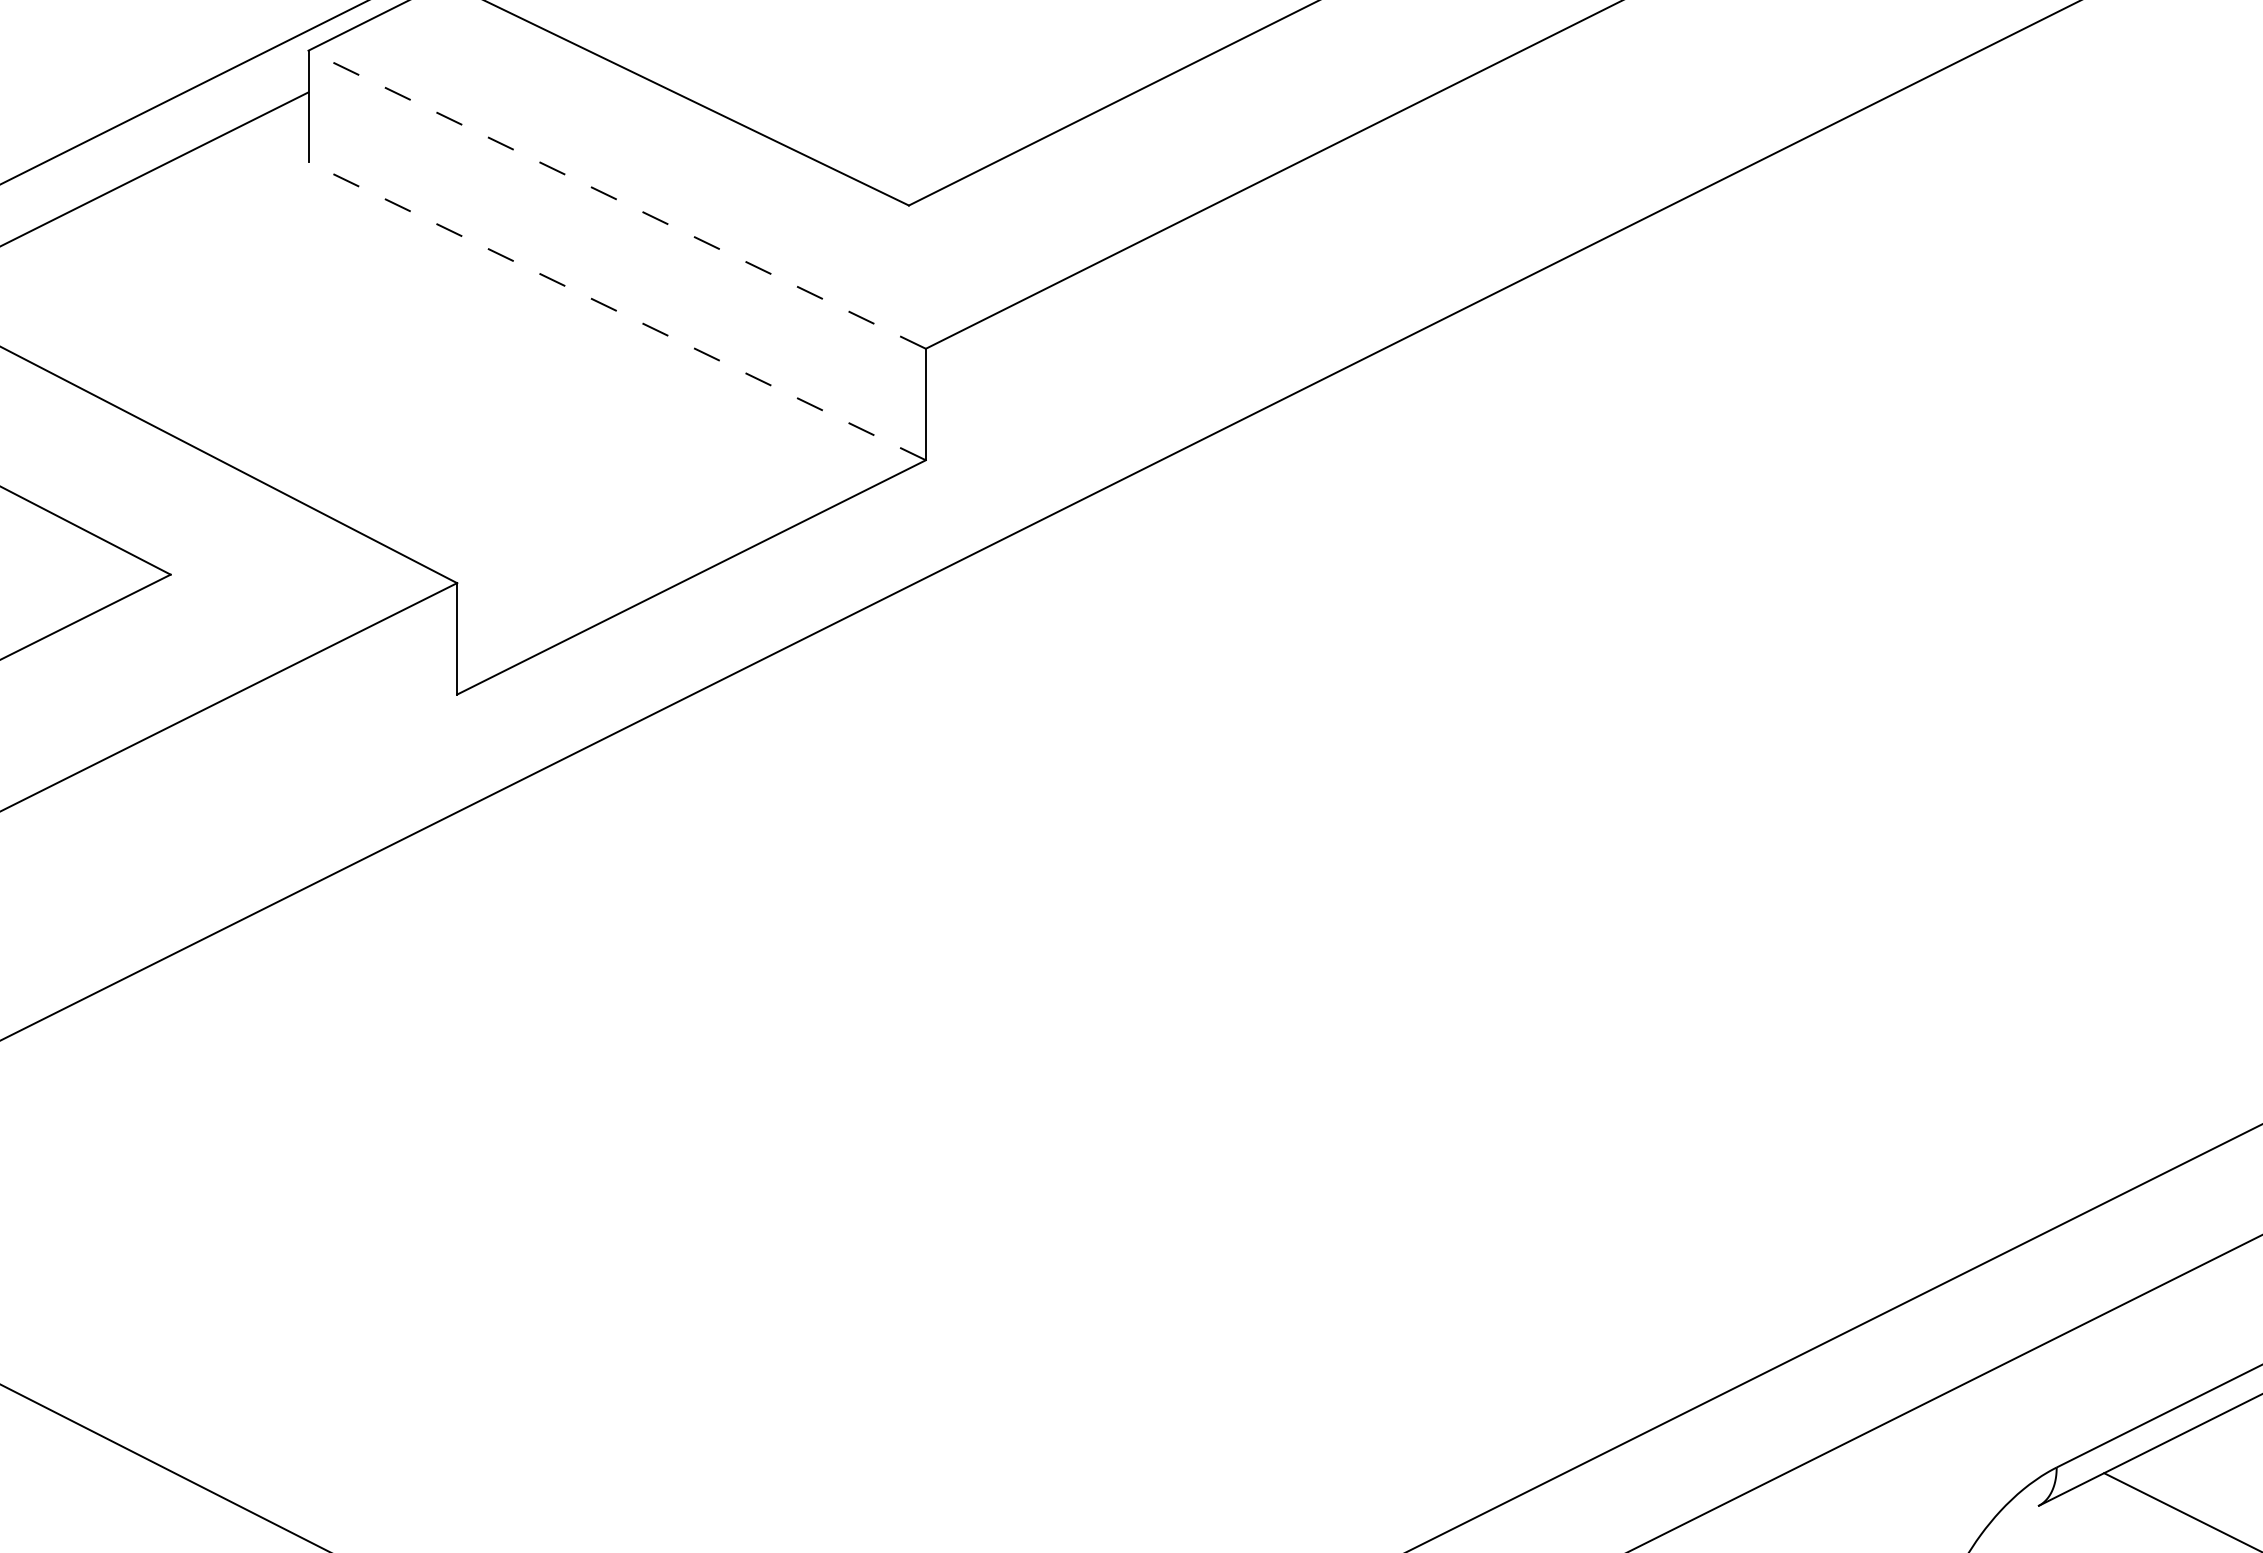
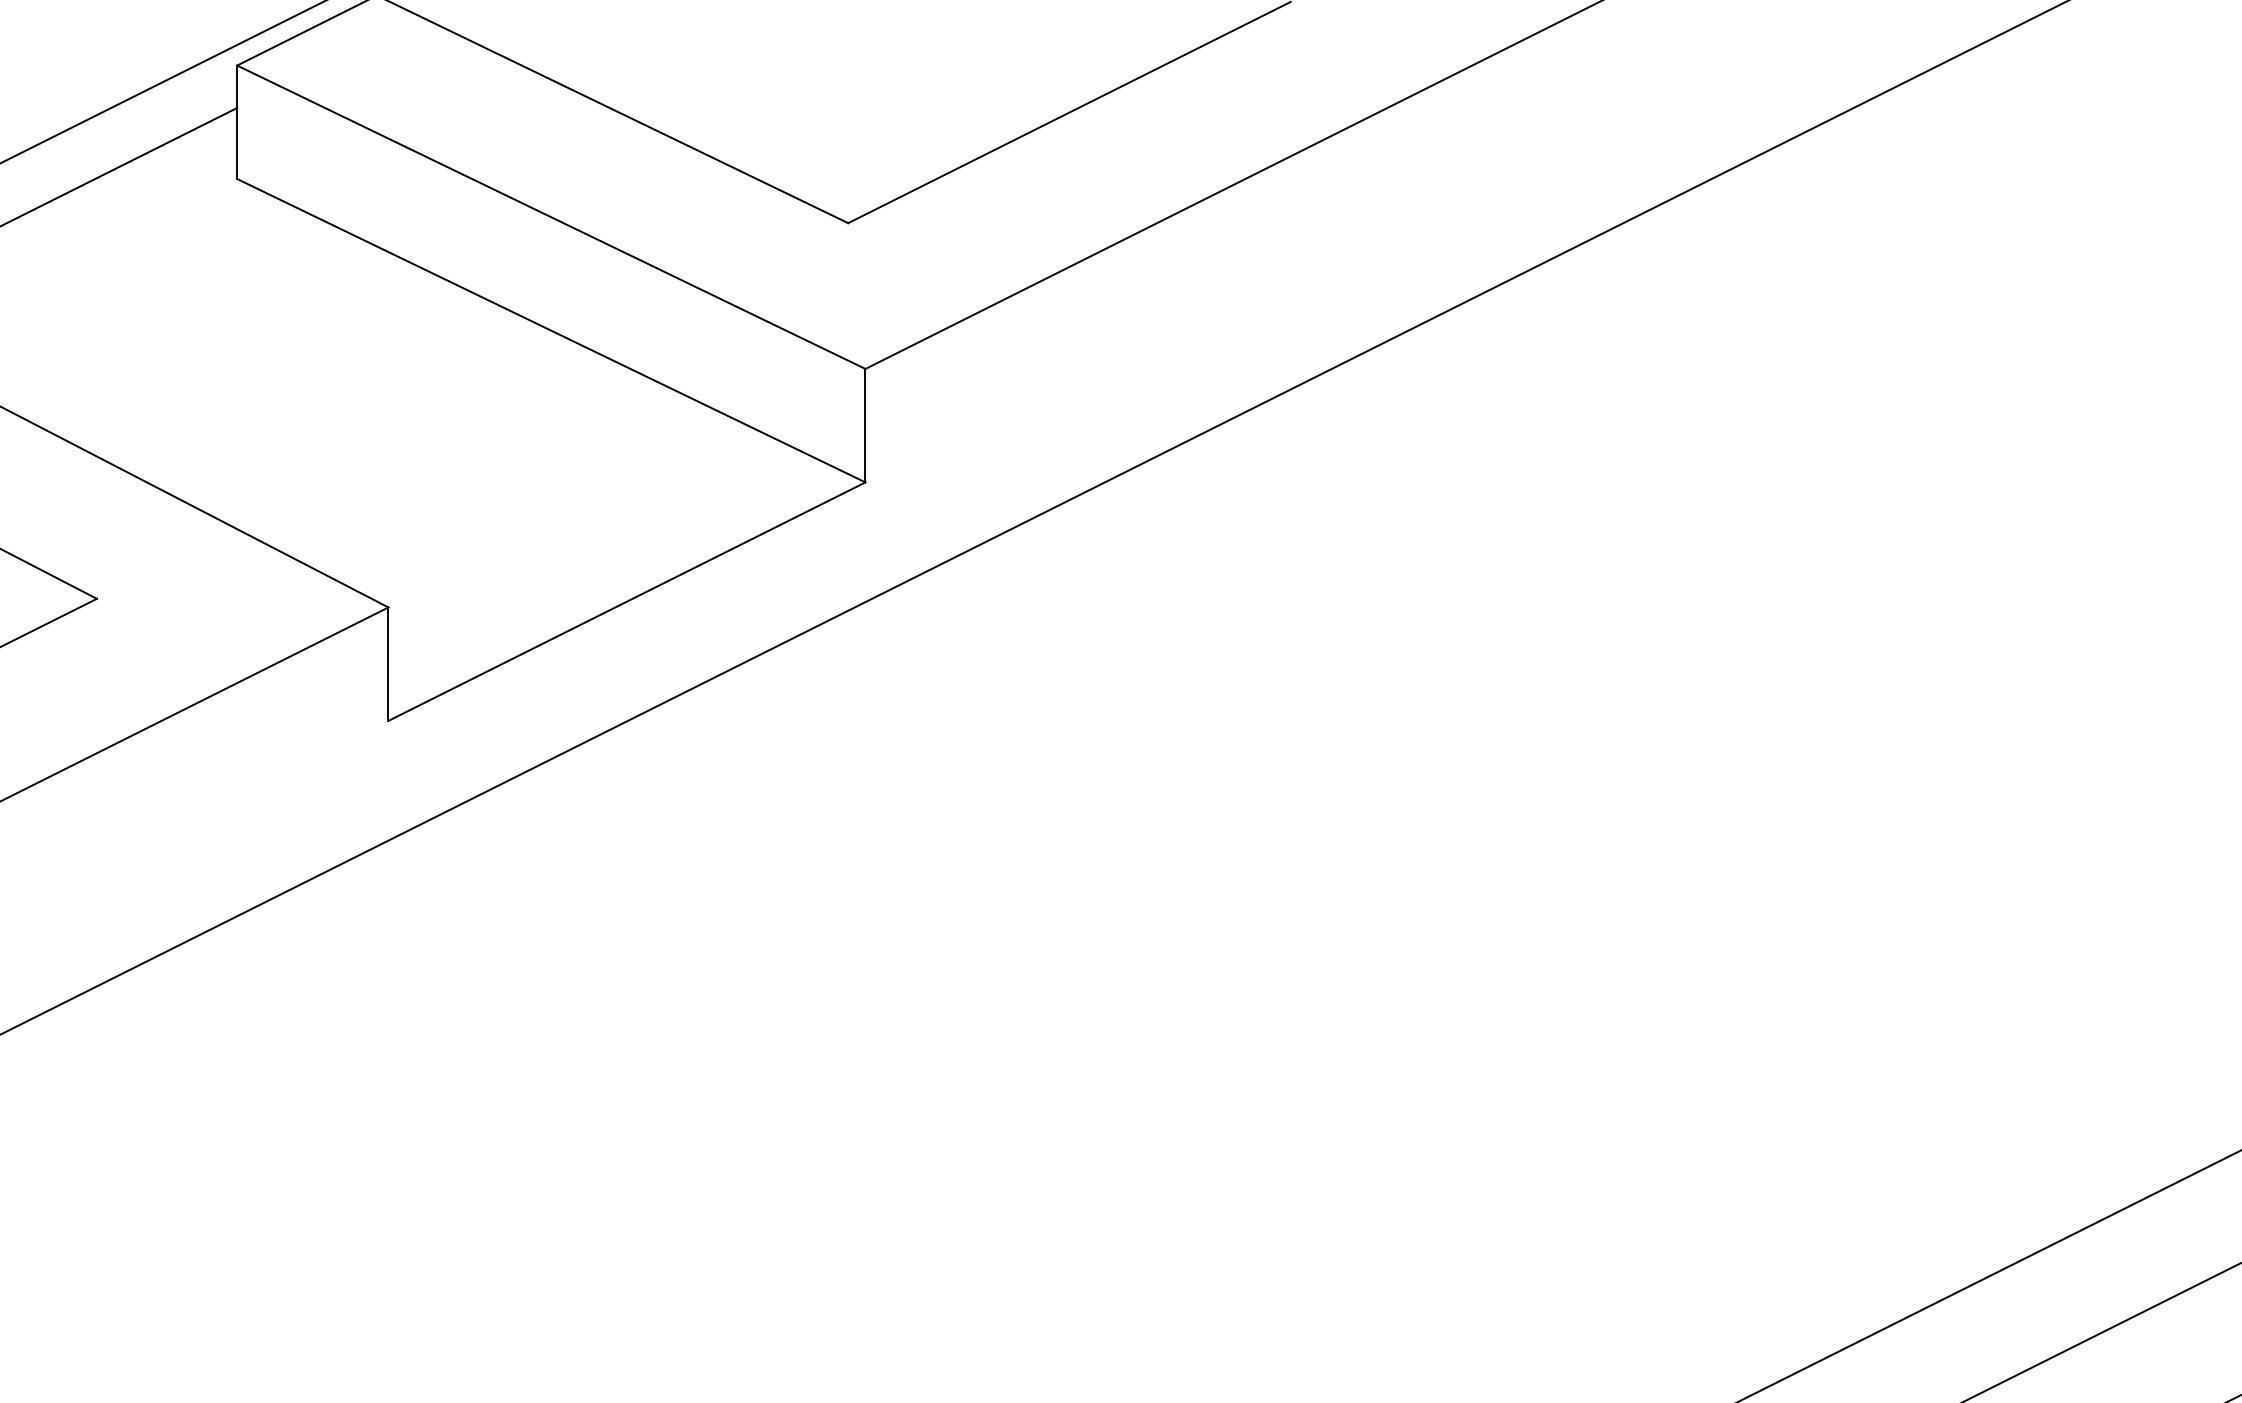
line: (617, 199) -> (551, 217), dashed -> solid
line: (617, 311) -> (551, 331), dashed -> solid

